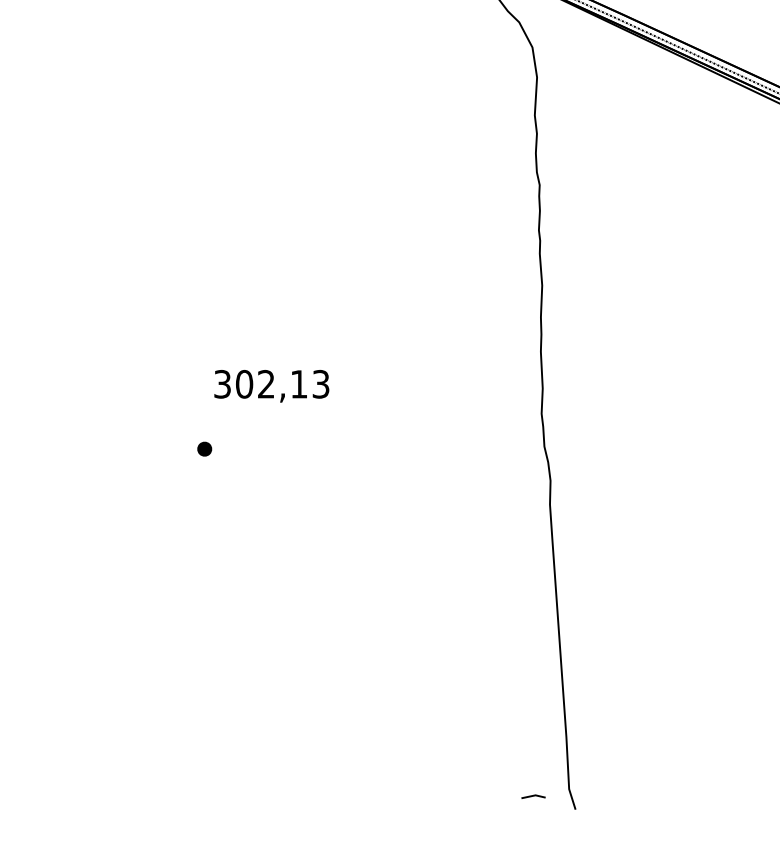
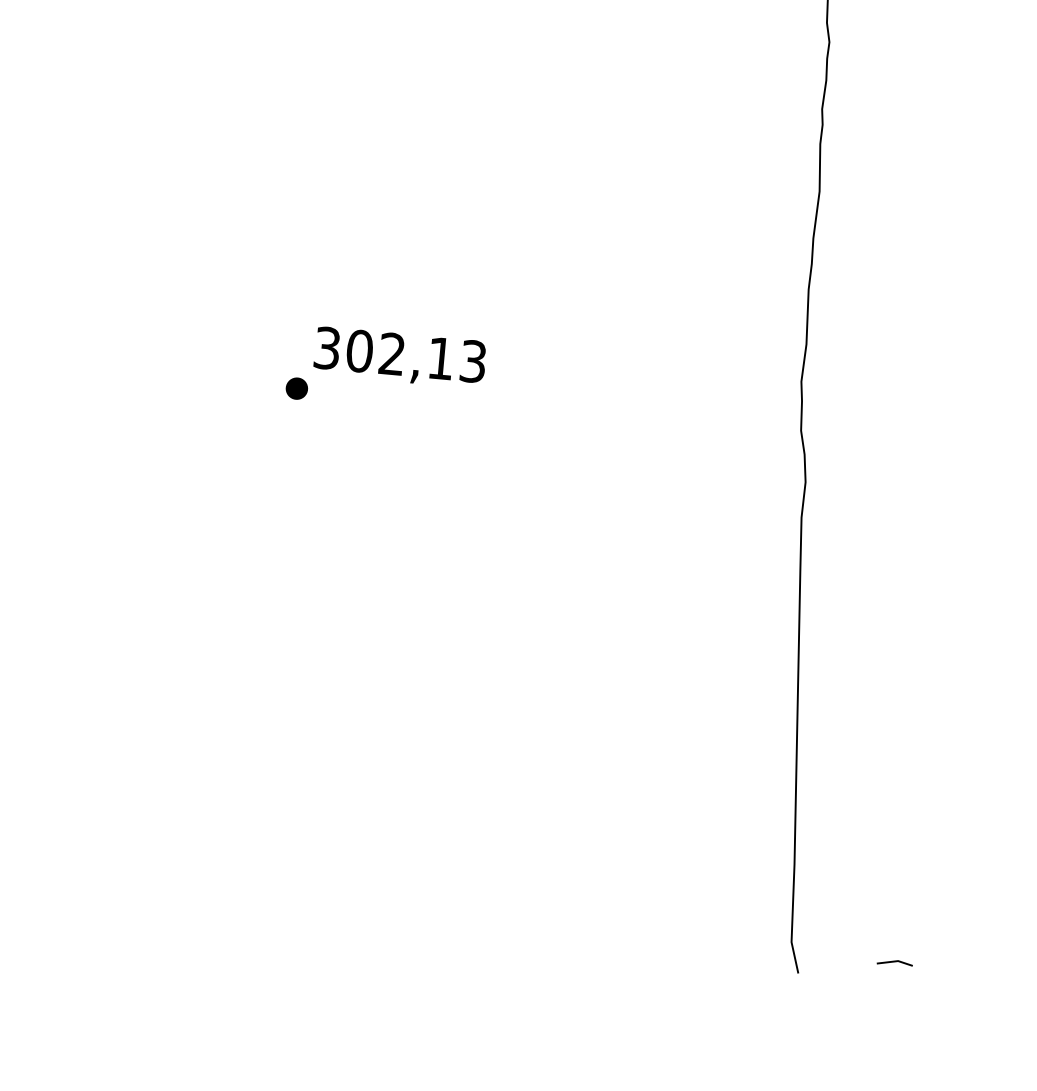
text: (271, 386) -> (399, 358), moved
line: (533, 796) -> (894, 962), moved

